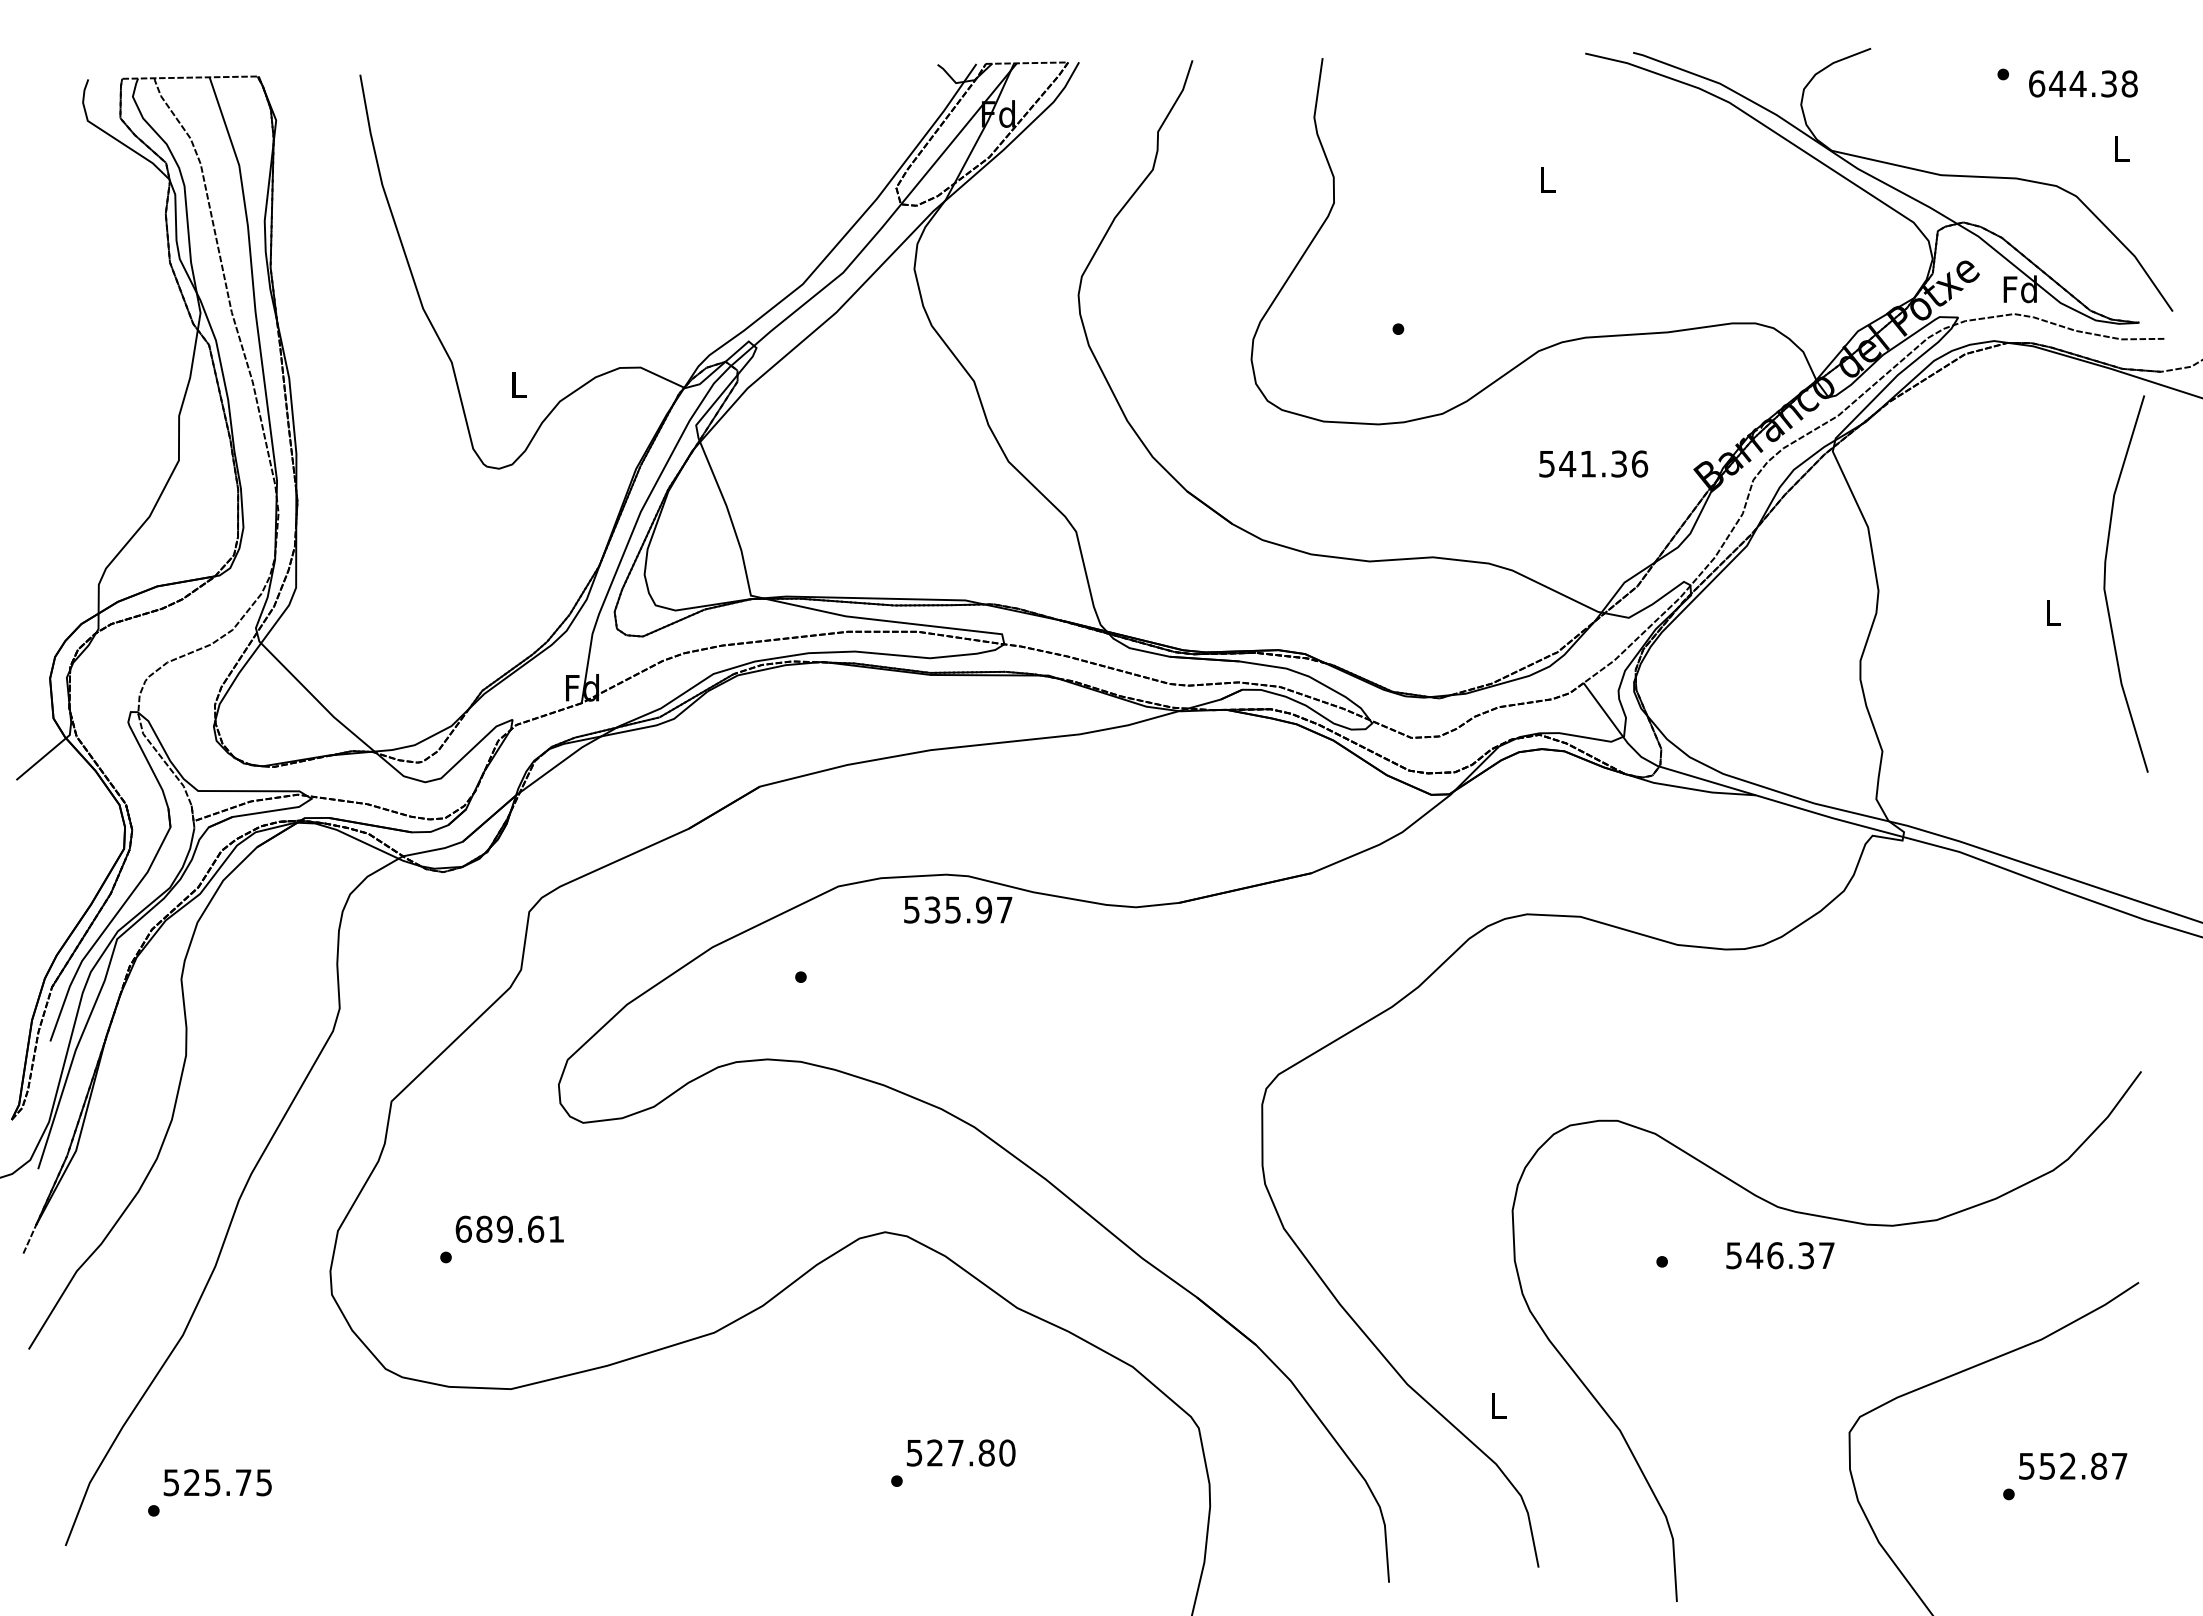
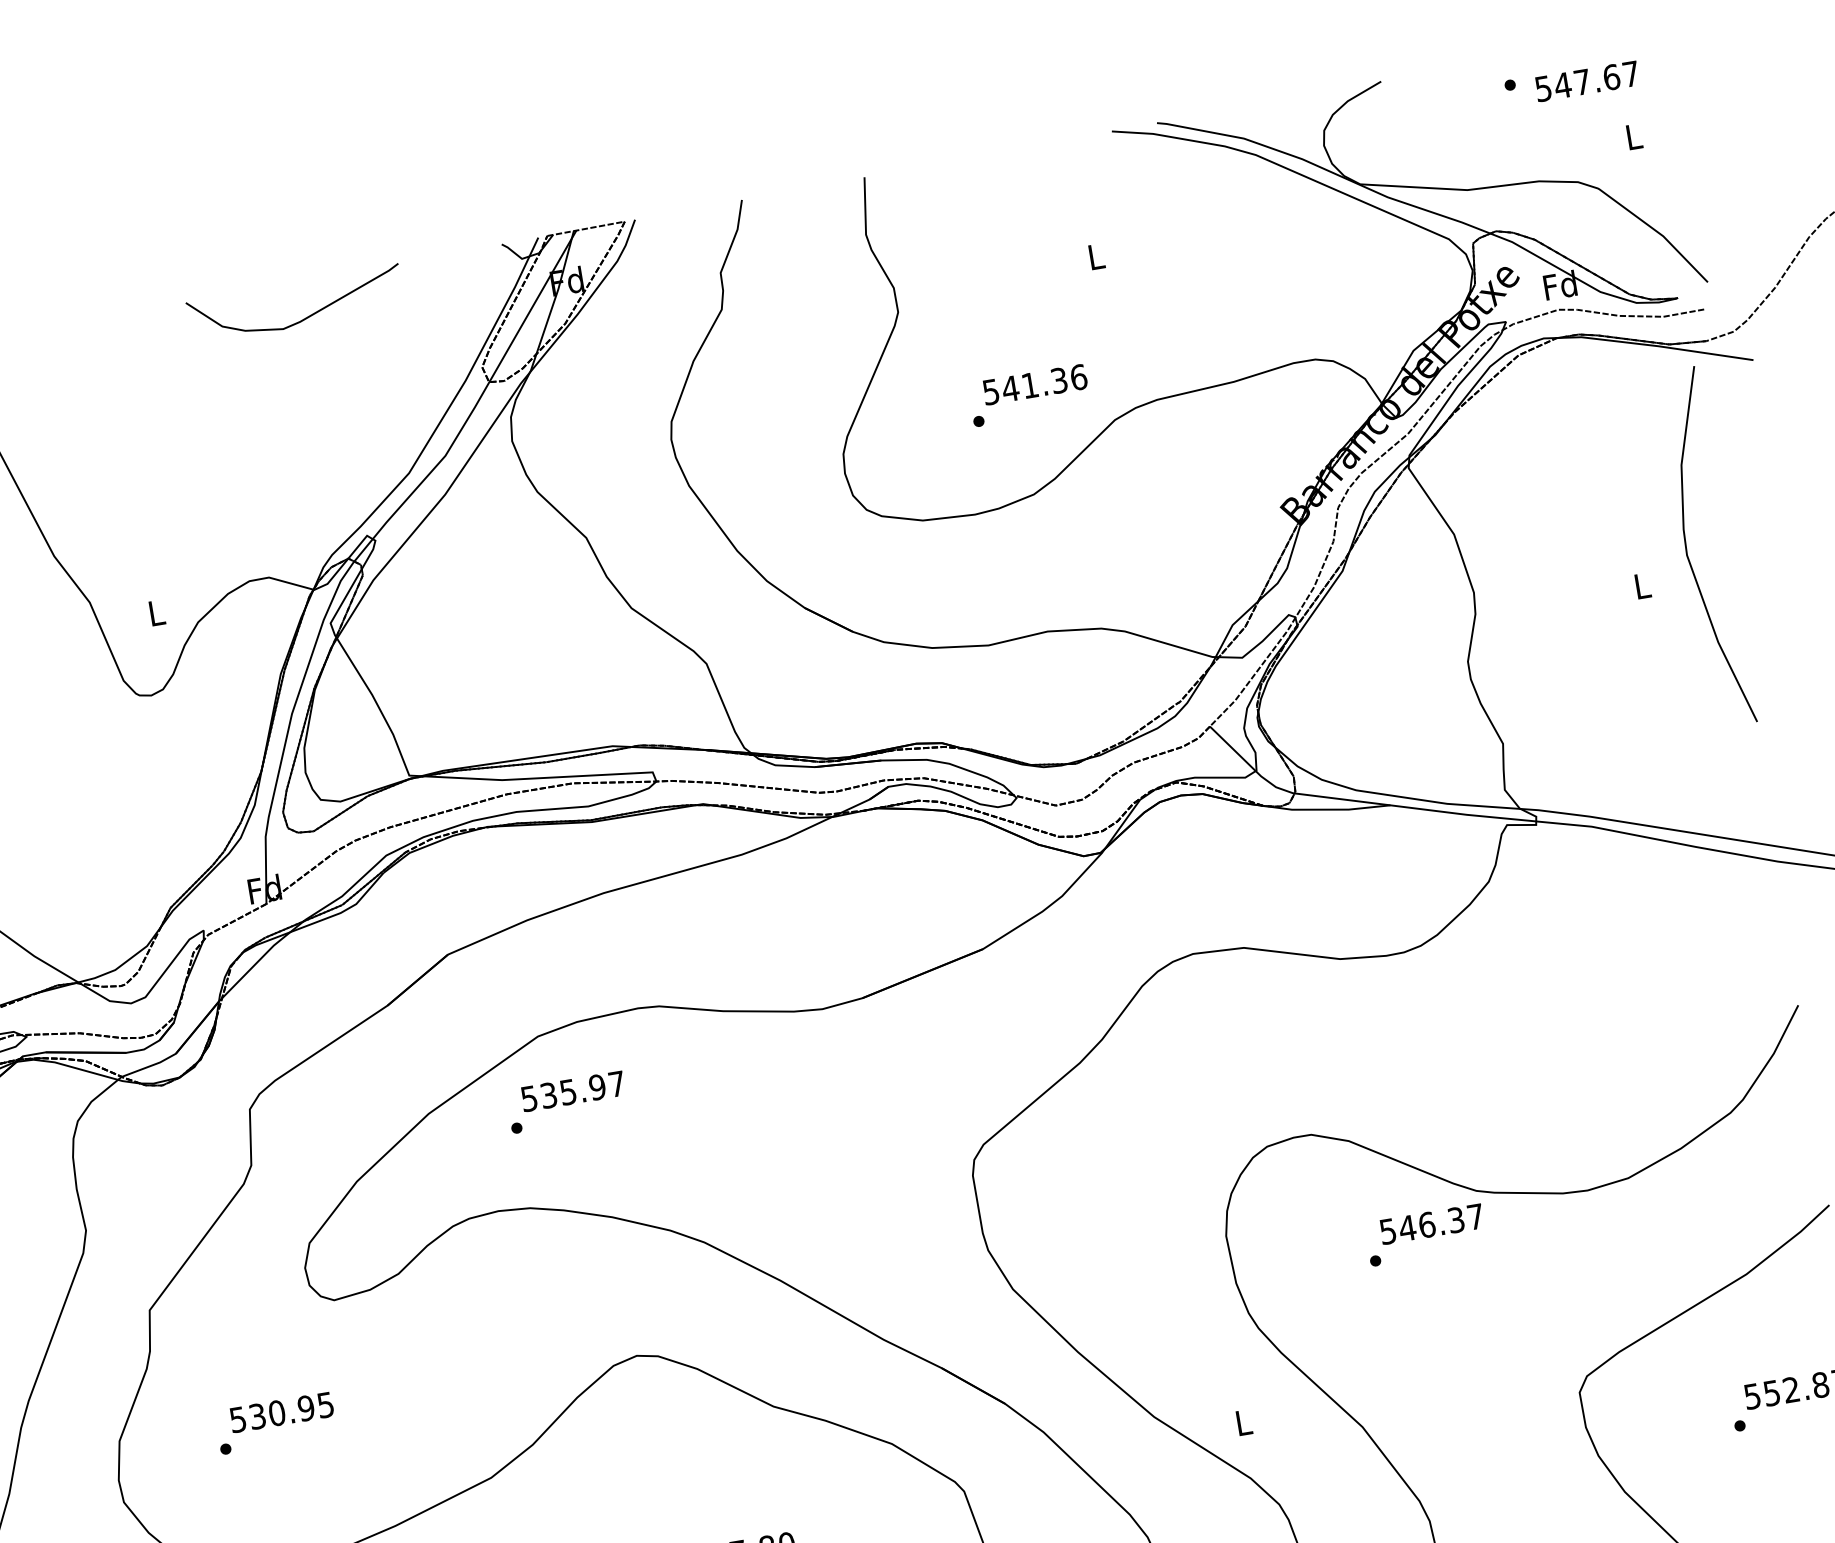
text: (2083, 83) -> (1587, 80), 644.38 -> 547.67
curve: (722, 106) -> (305, 317), added
text: (1593, 463) -> (1034, 384), moved
text: (958, 909) -> (573, 1090), moved
text: (509, 1228) -> (281, 1411), 689.61 -> 530.95
text: (1780, 1255) -> (1431, 1224), moved

